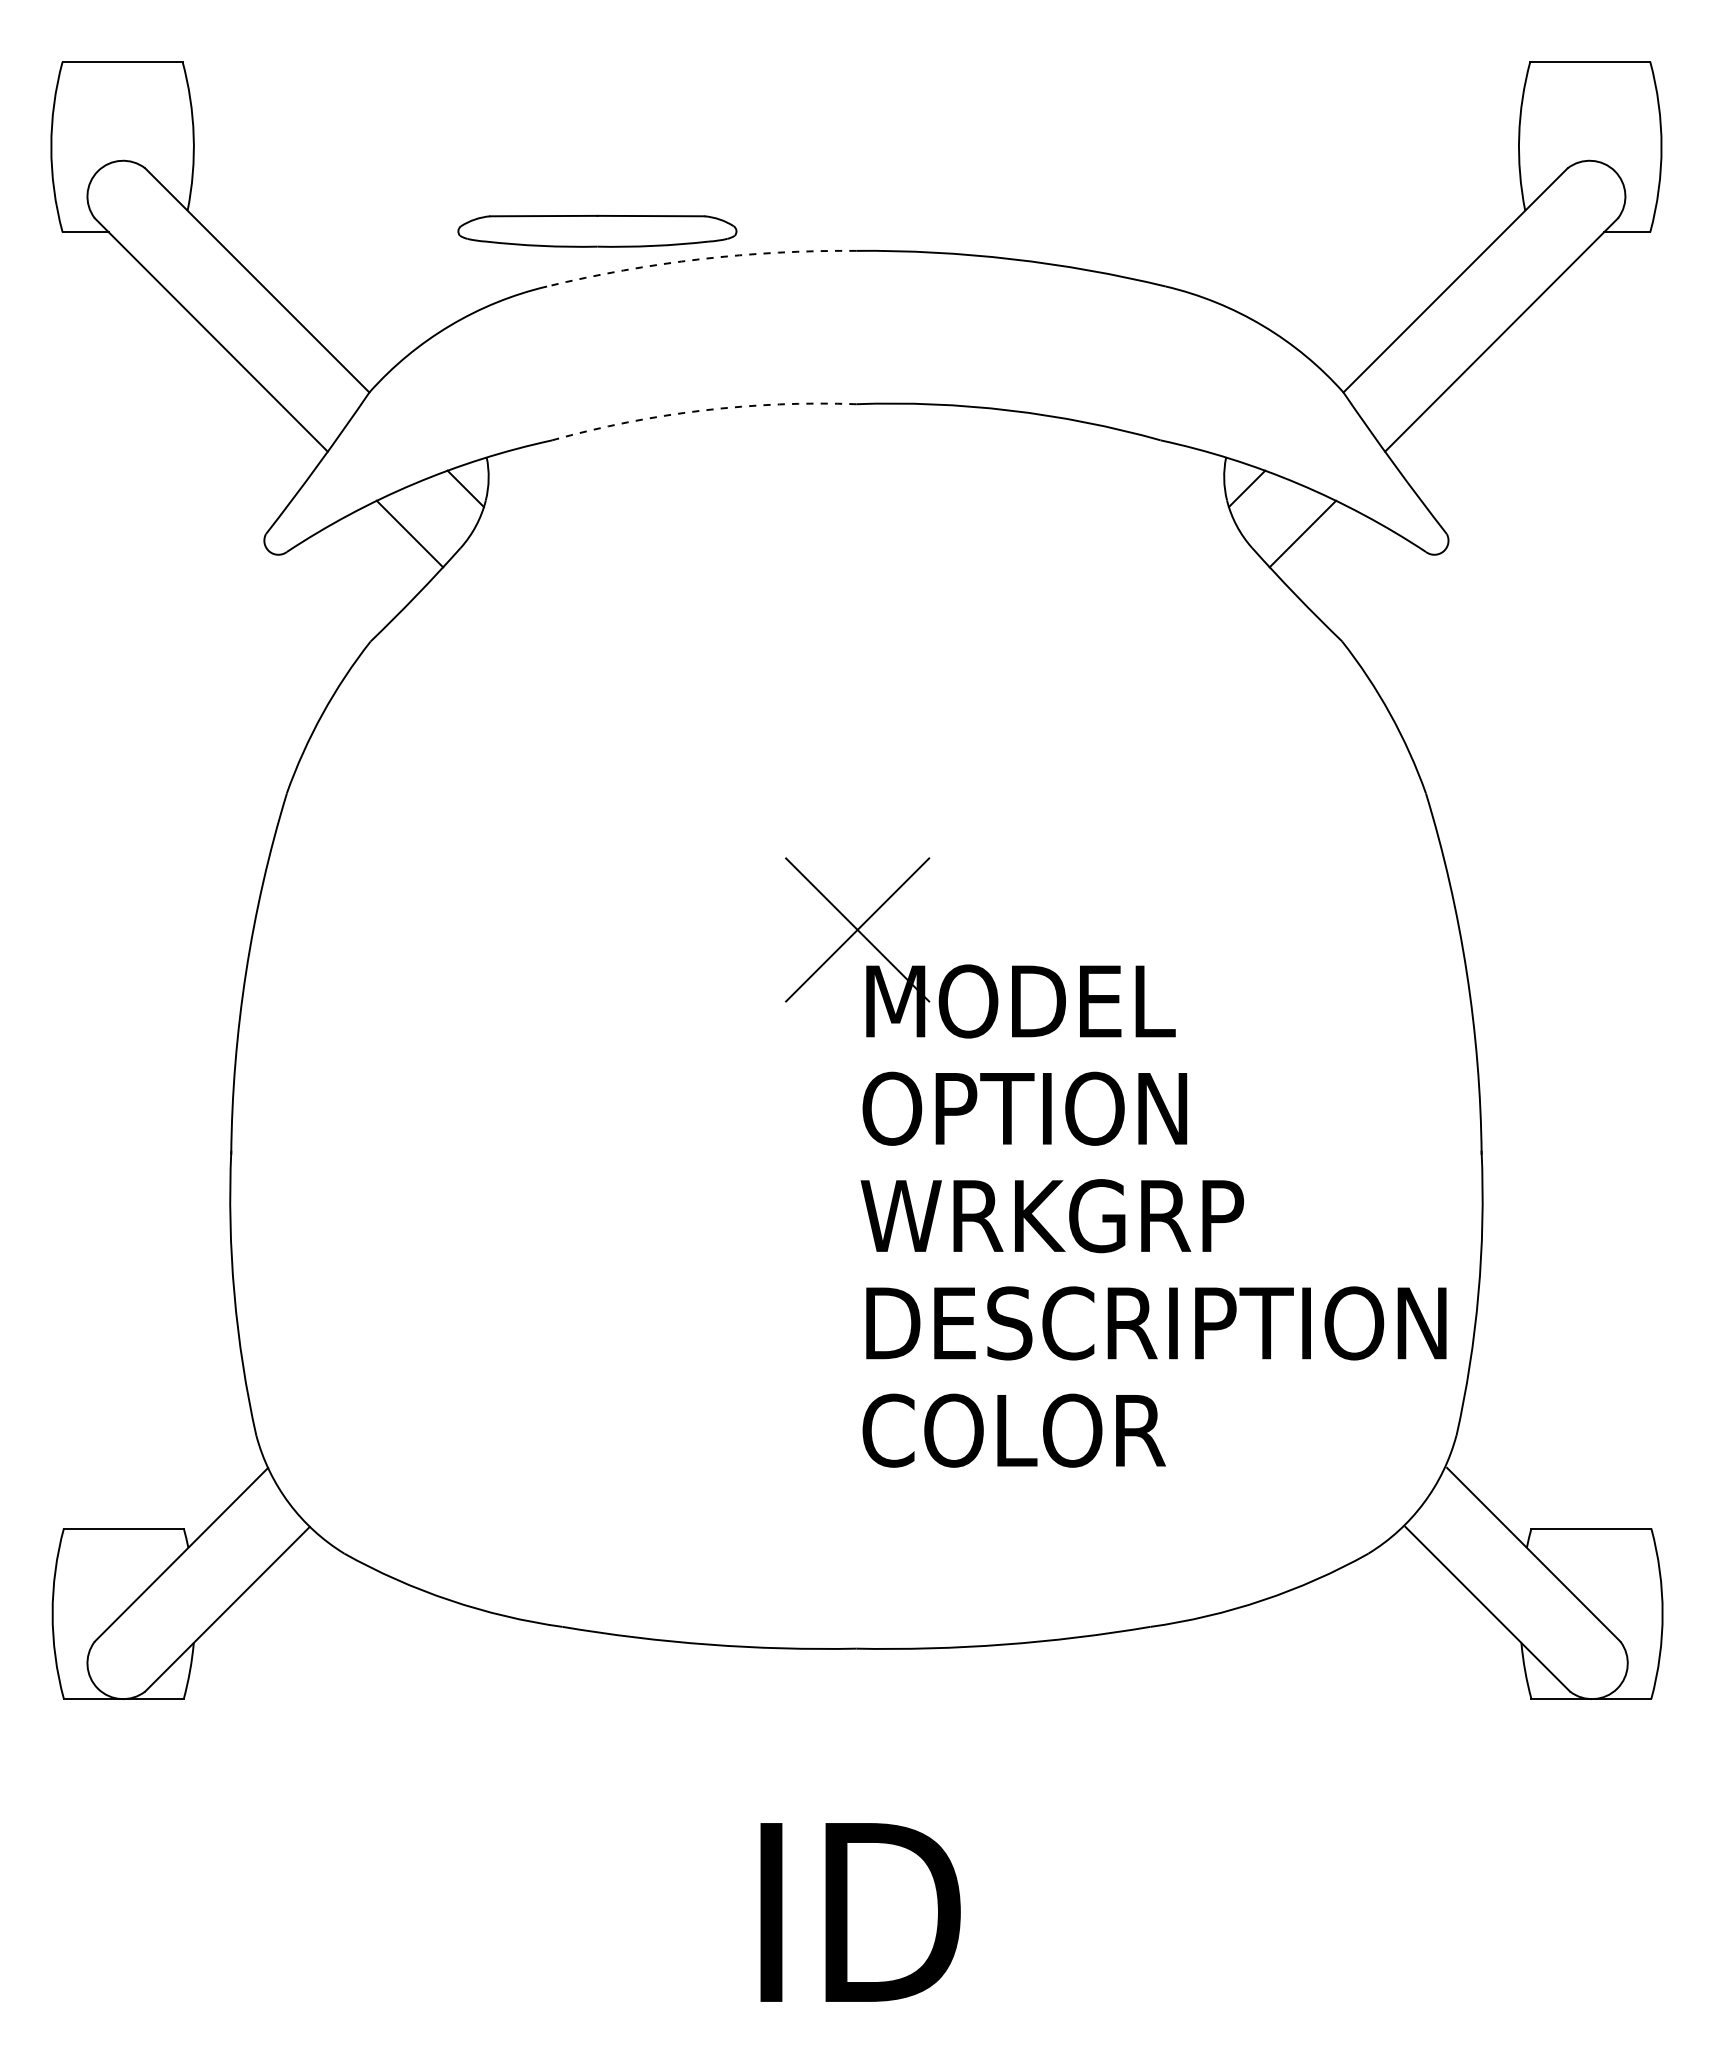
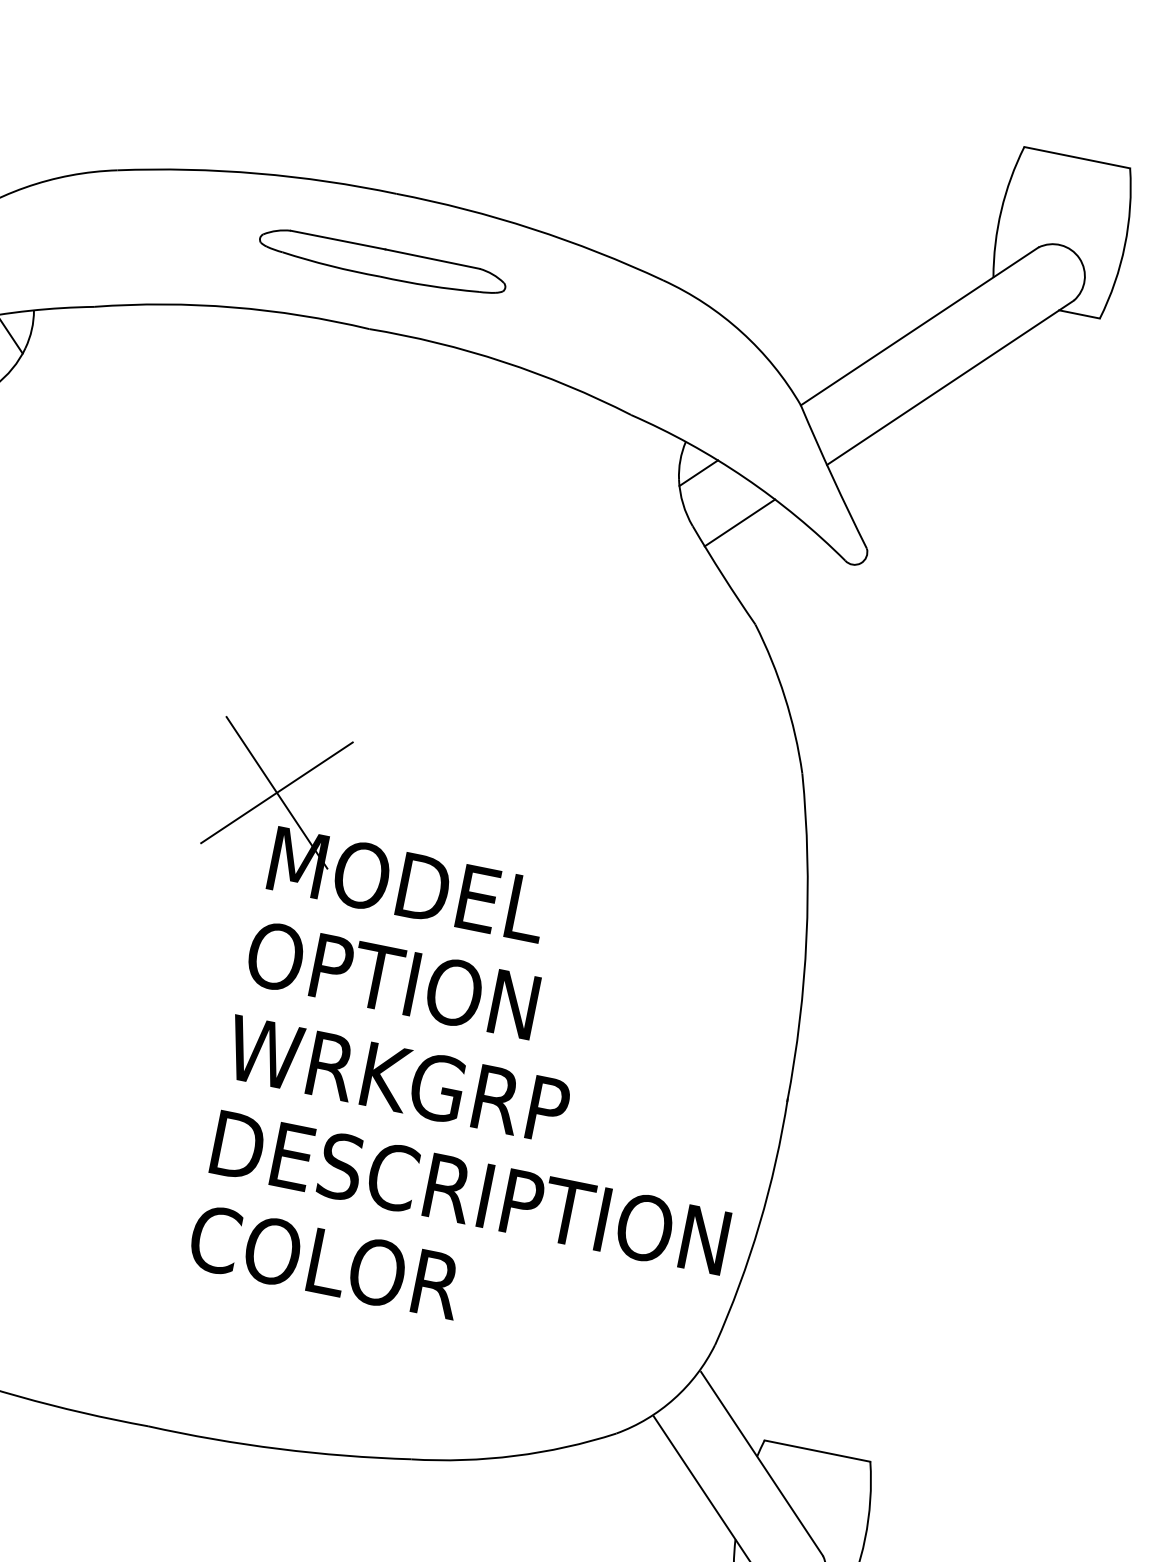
part: (597, 230) -> (382, 262), moved
arc: (700, 259) -> (257, 173), dashed -> solid
arc: (702, 410) -> (232, 307), dashed -> solid

